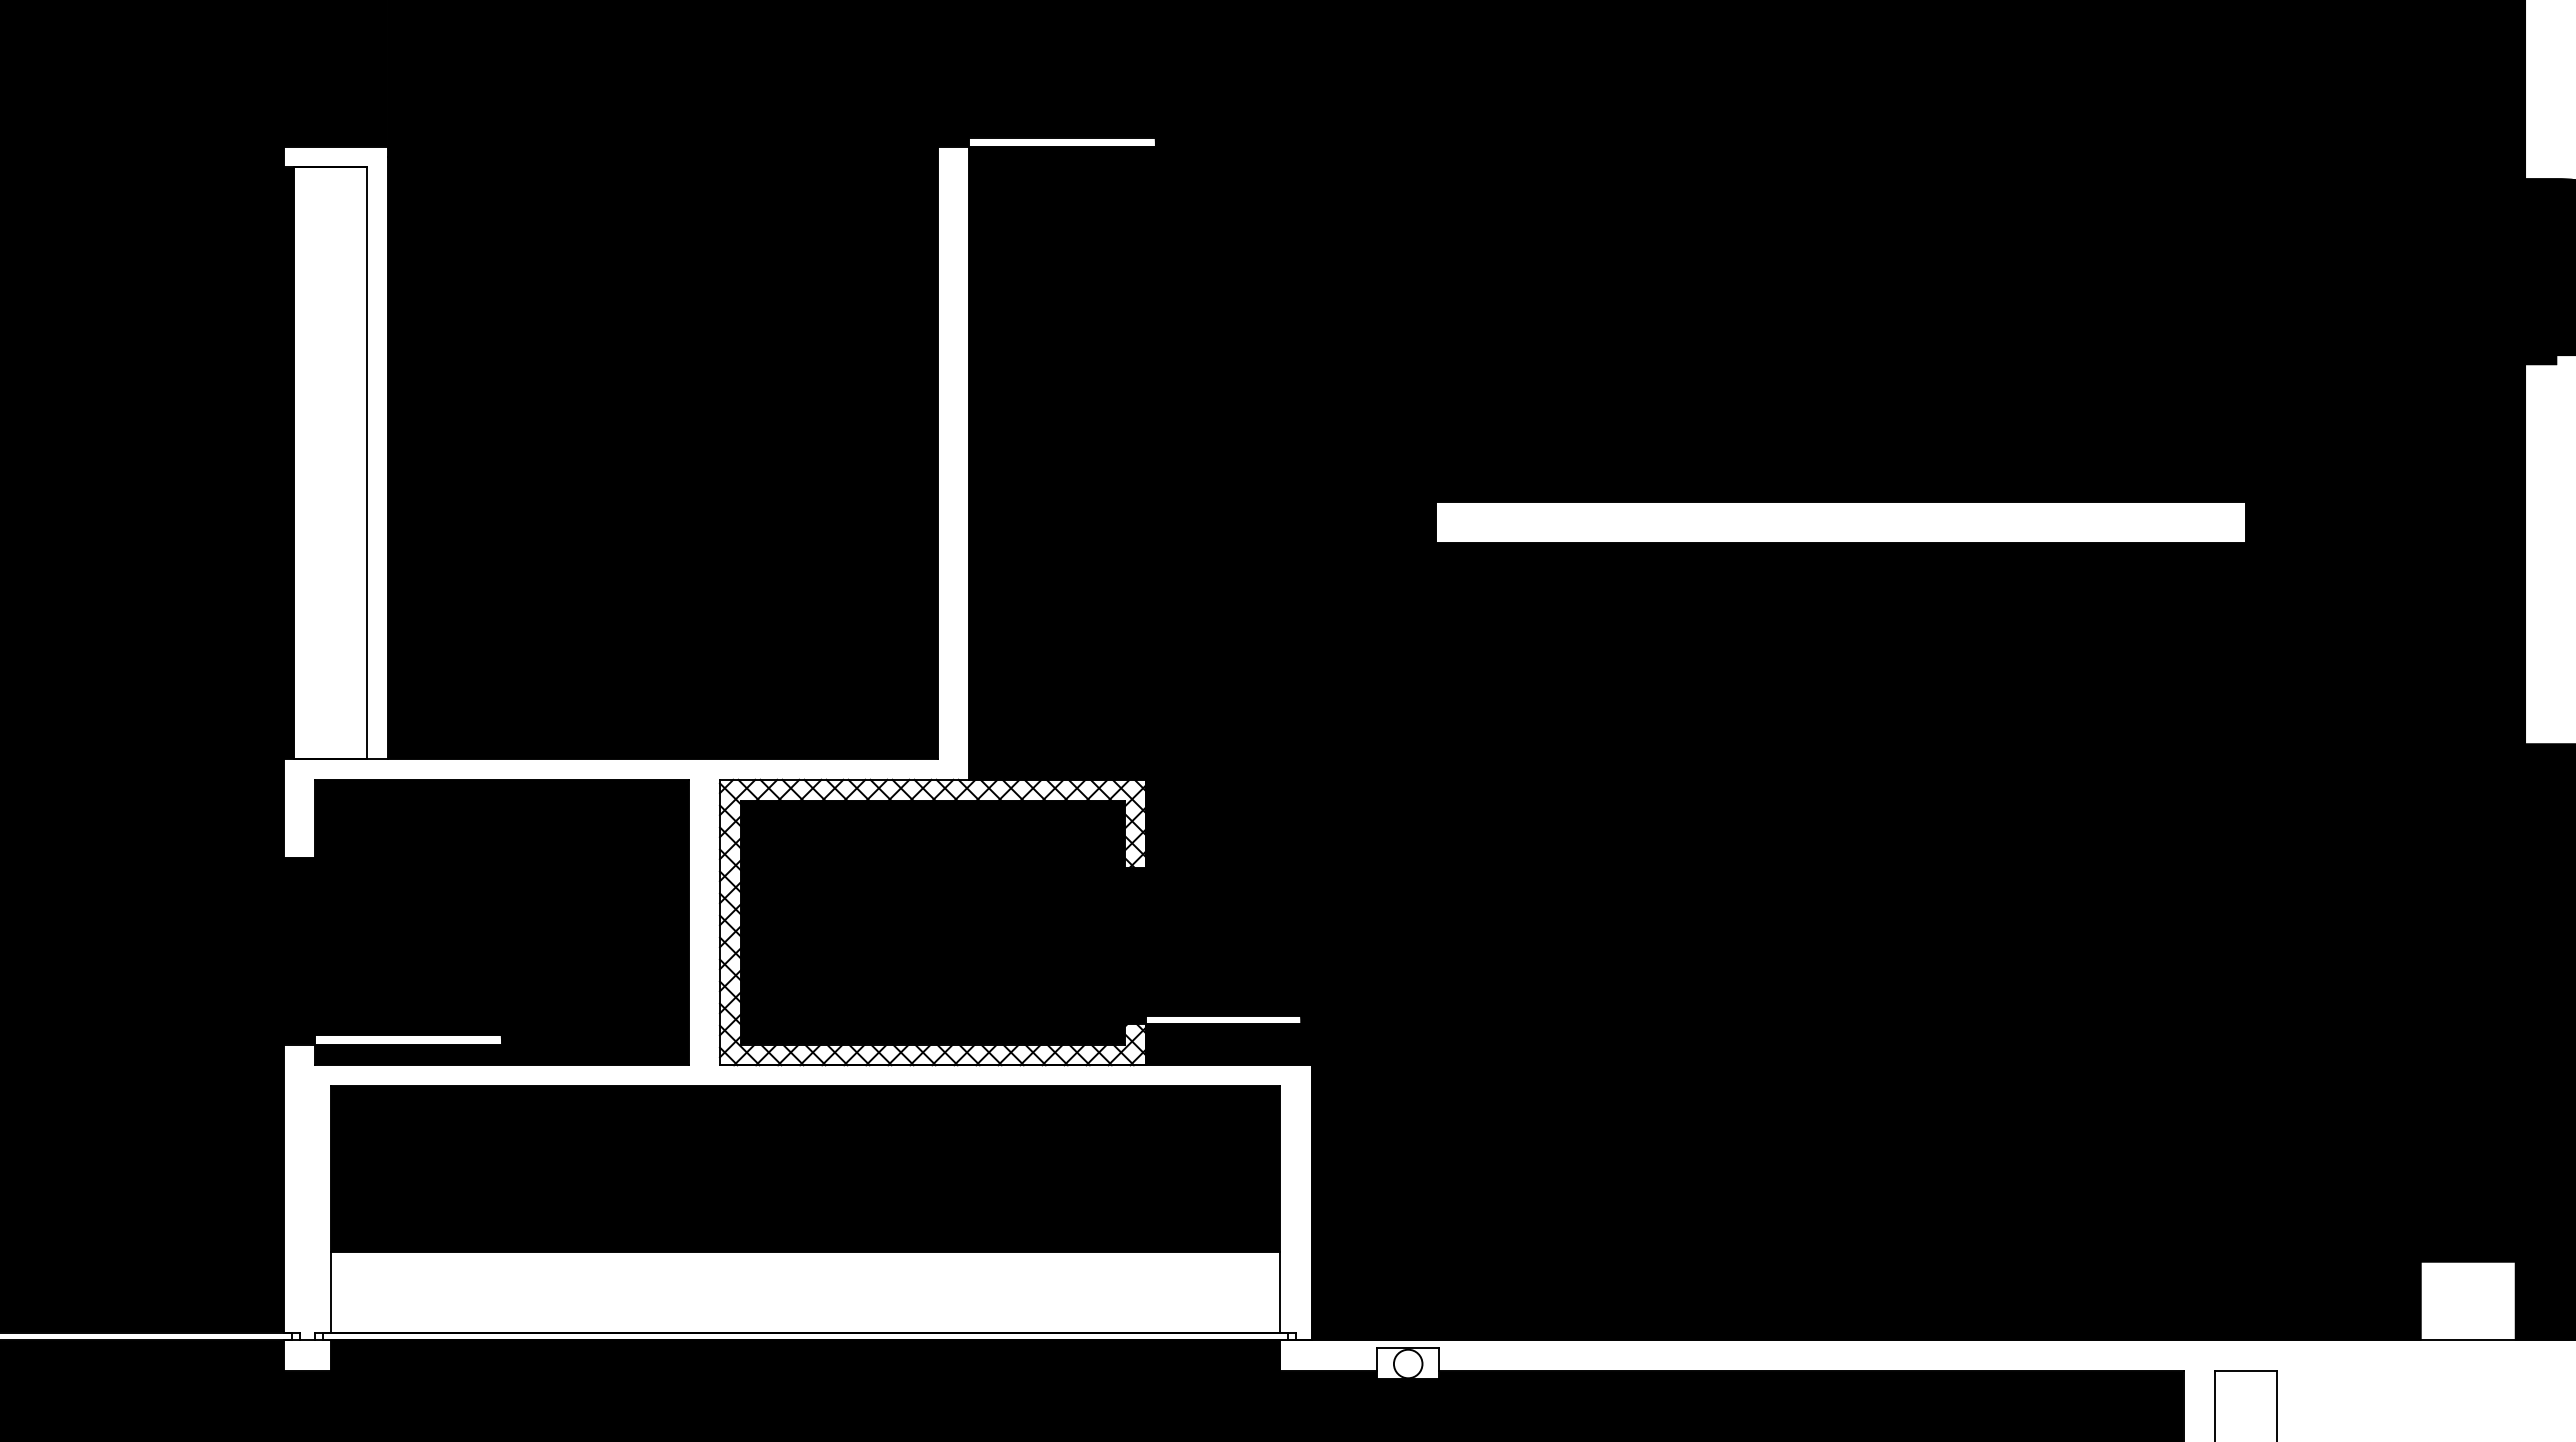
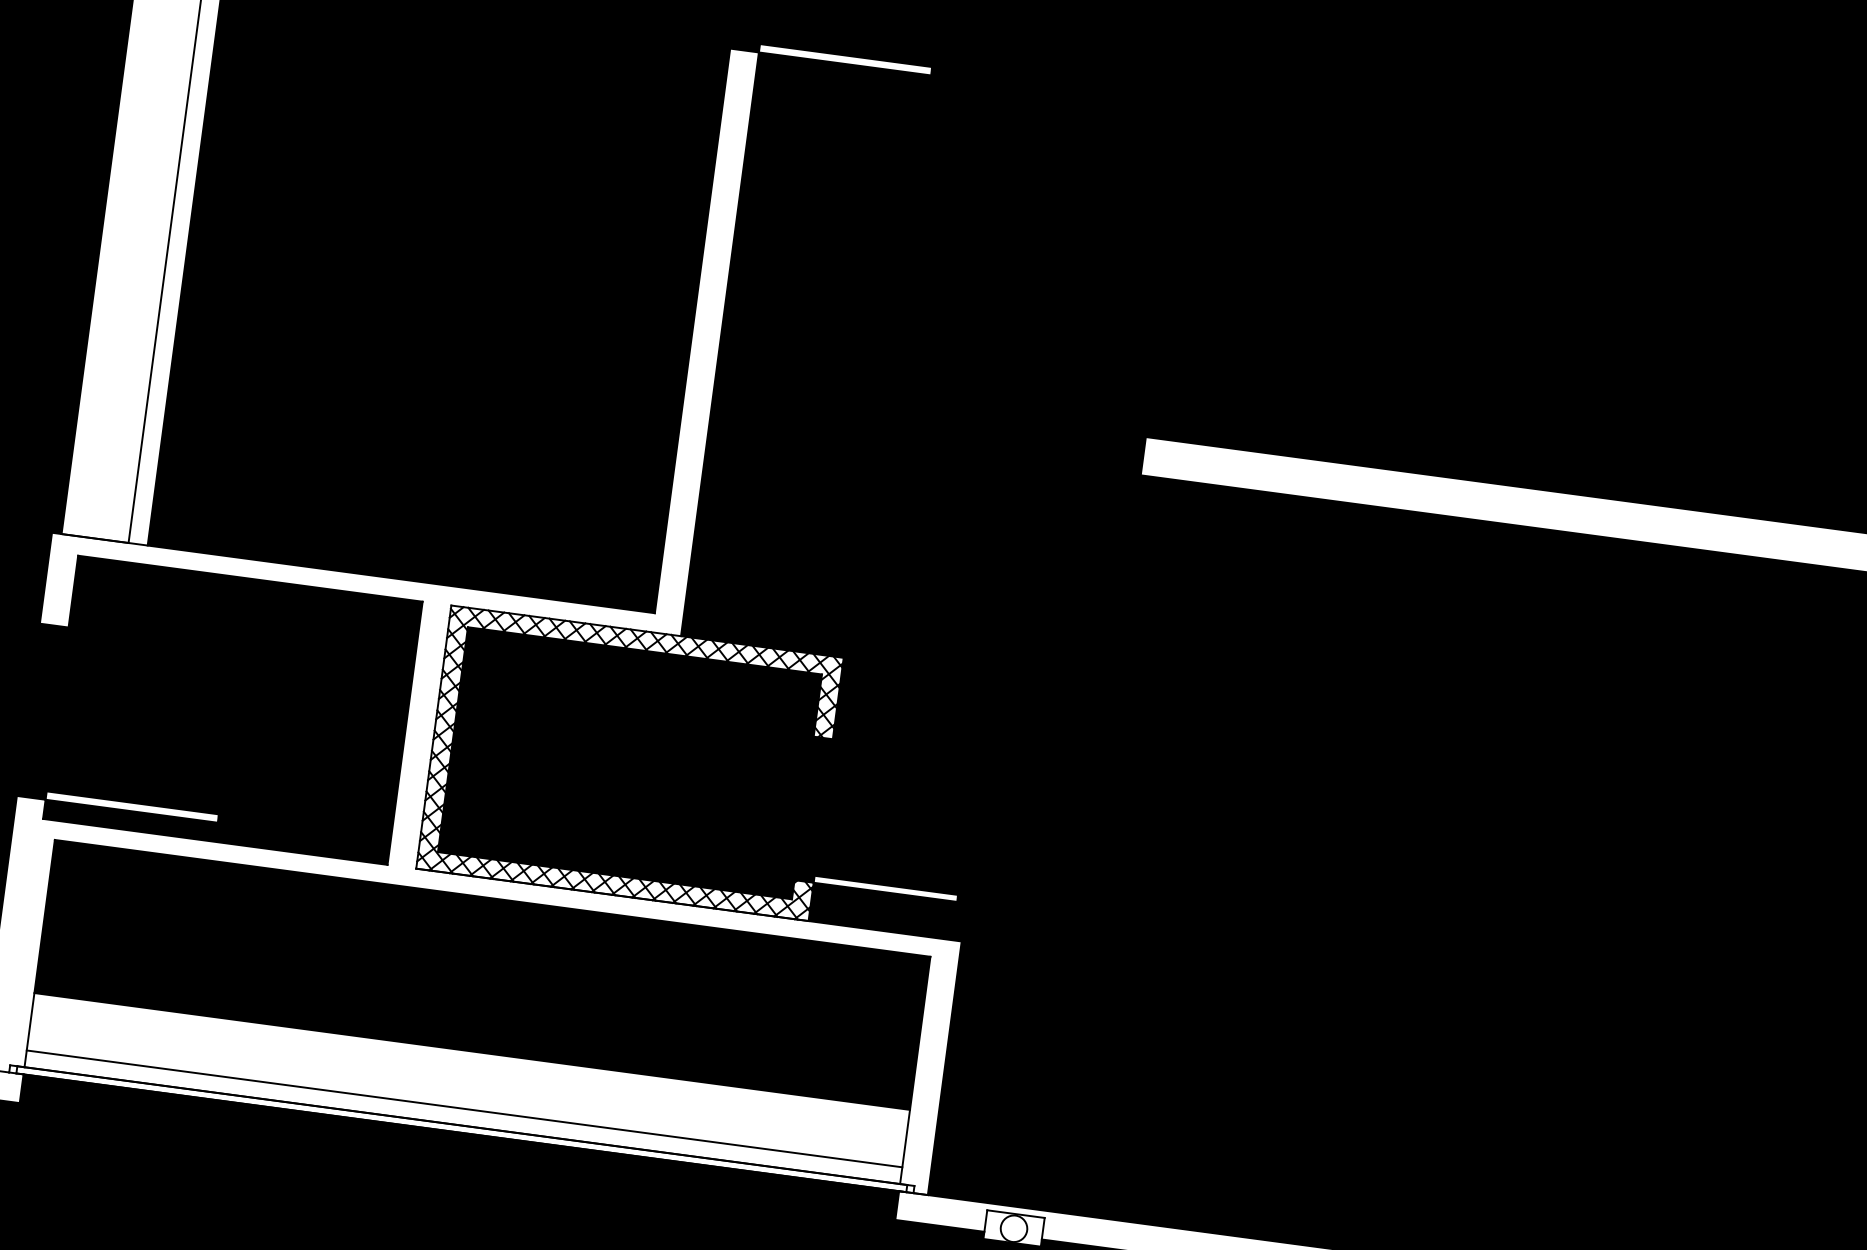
line: (805, 1314) -> (464, 1108), added

